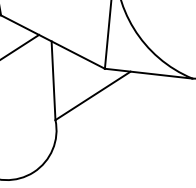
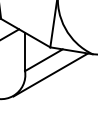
line: (108, 124) -> (50, 74), added

